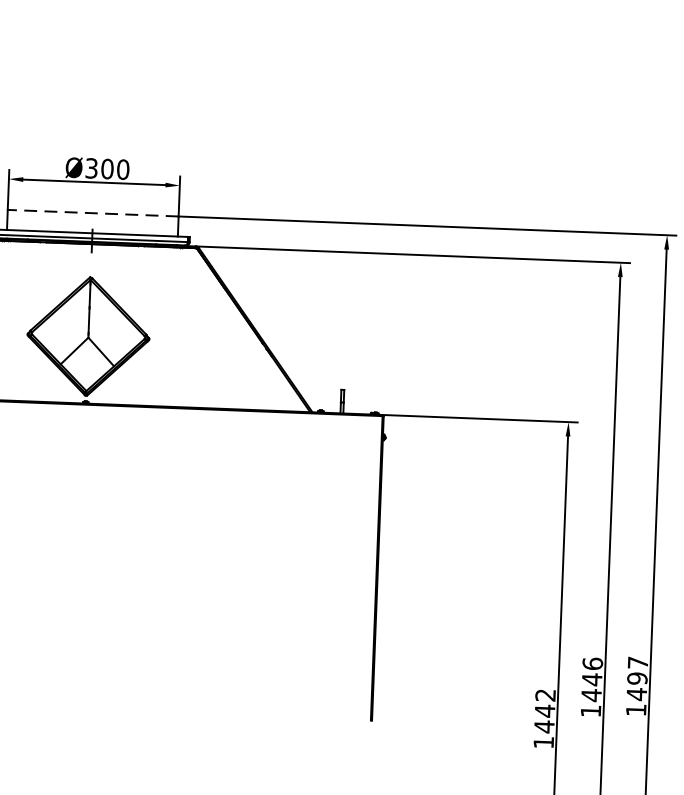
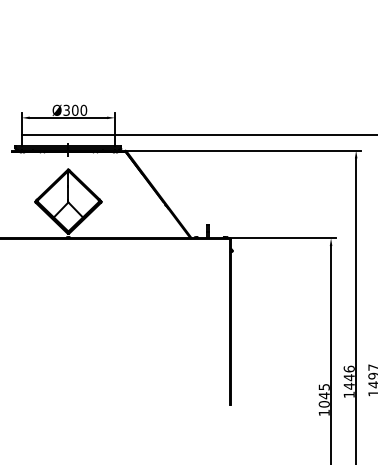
line: (91, 212) -> (67, 134), dashed -> solid
text: (543, 710) -> (323, 395), 1442 -> 1045

